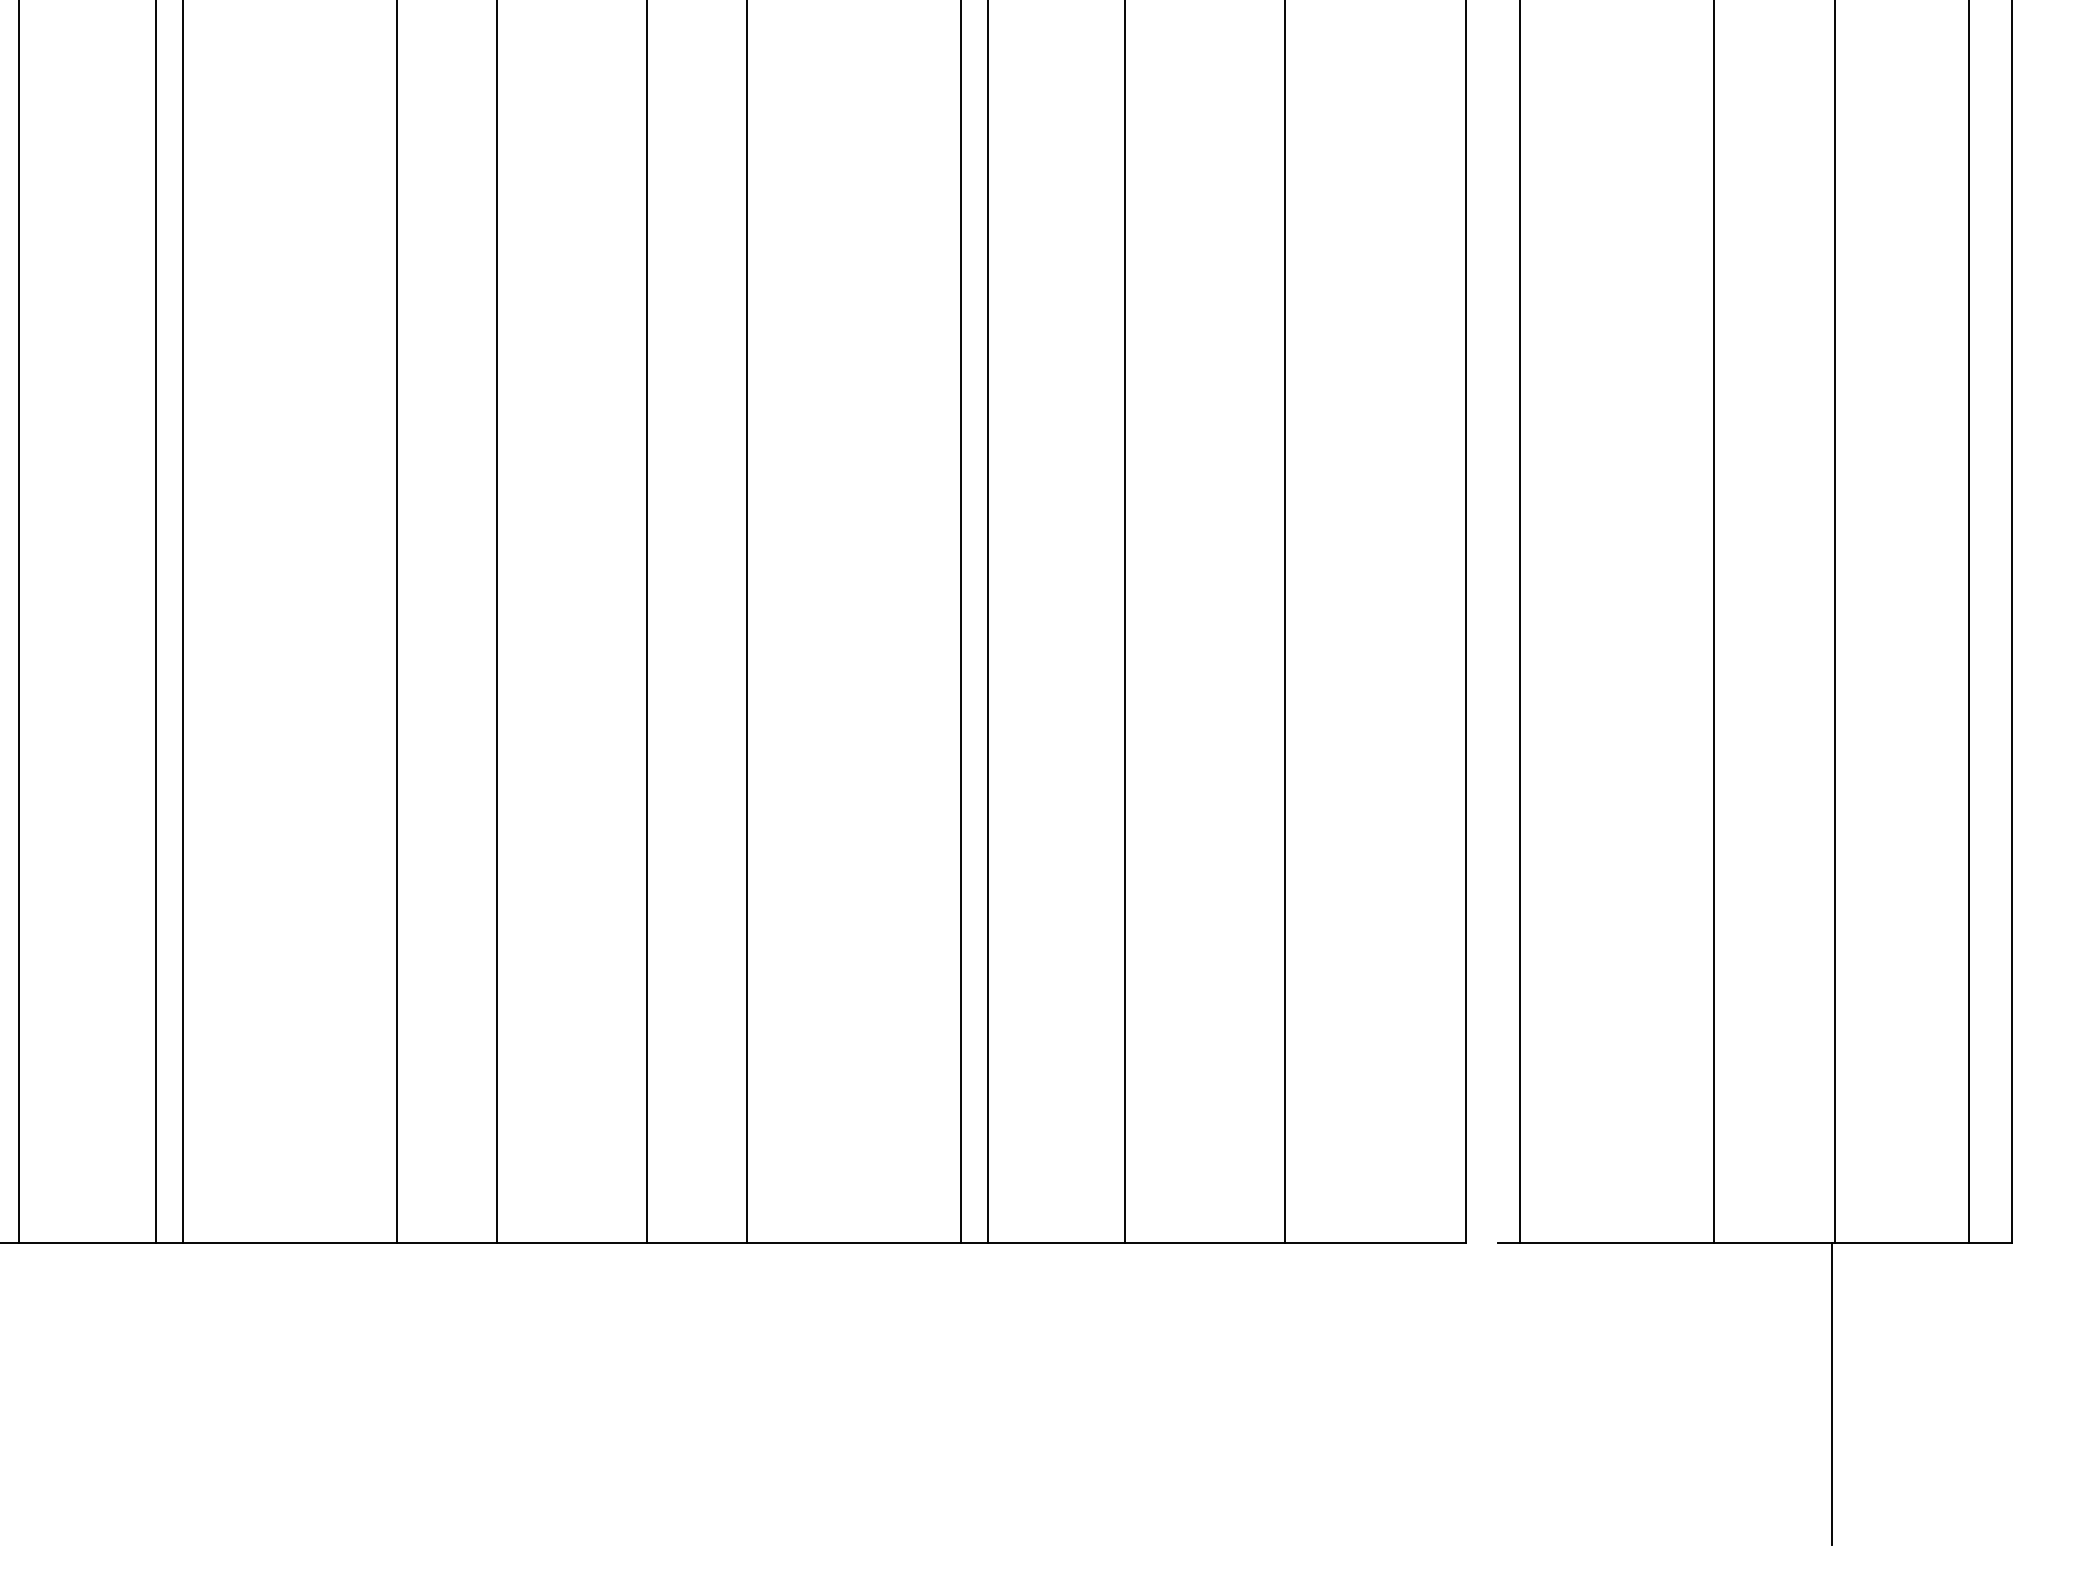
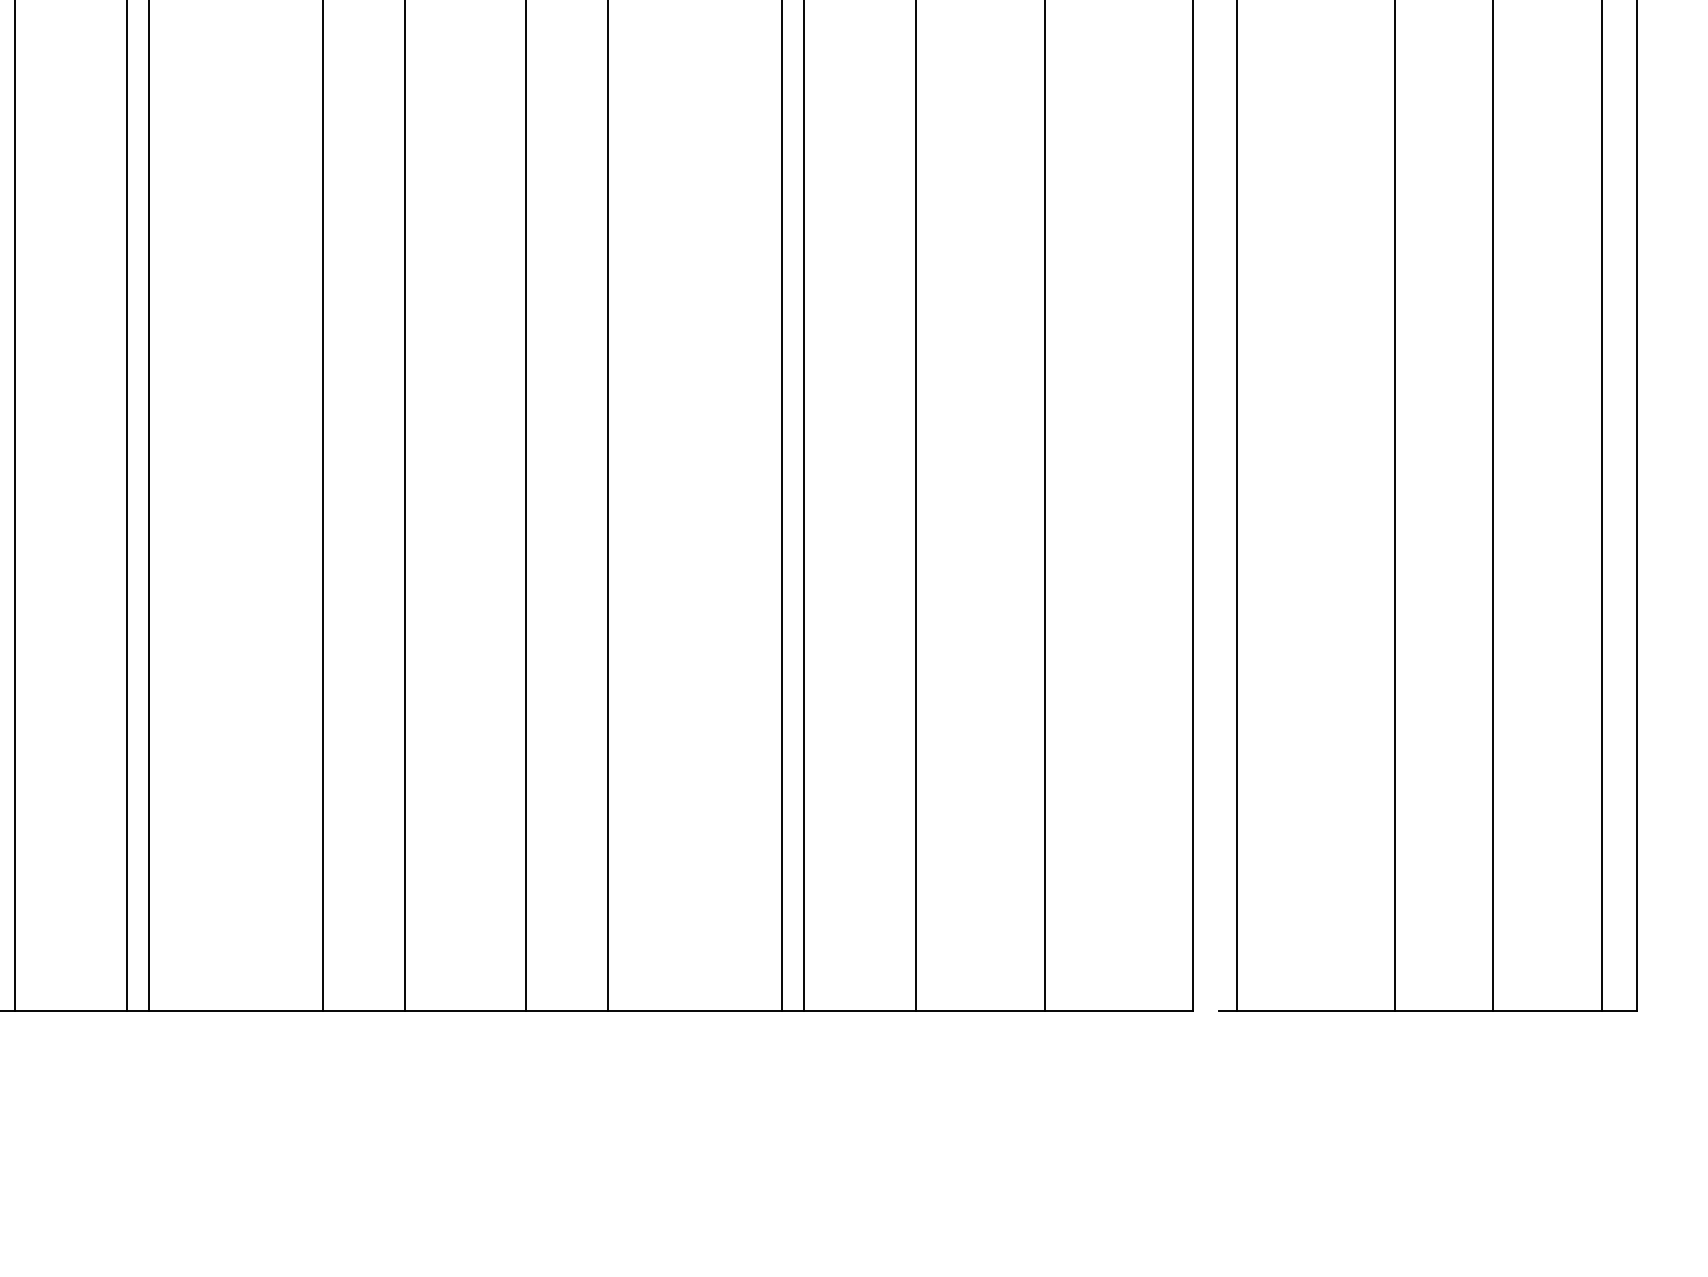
line: (1832, 1393) -> (1491, 1134), removed

